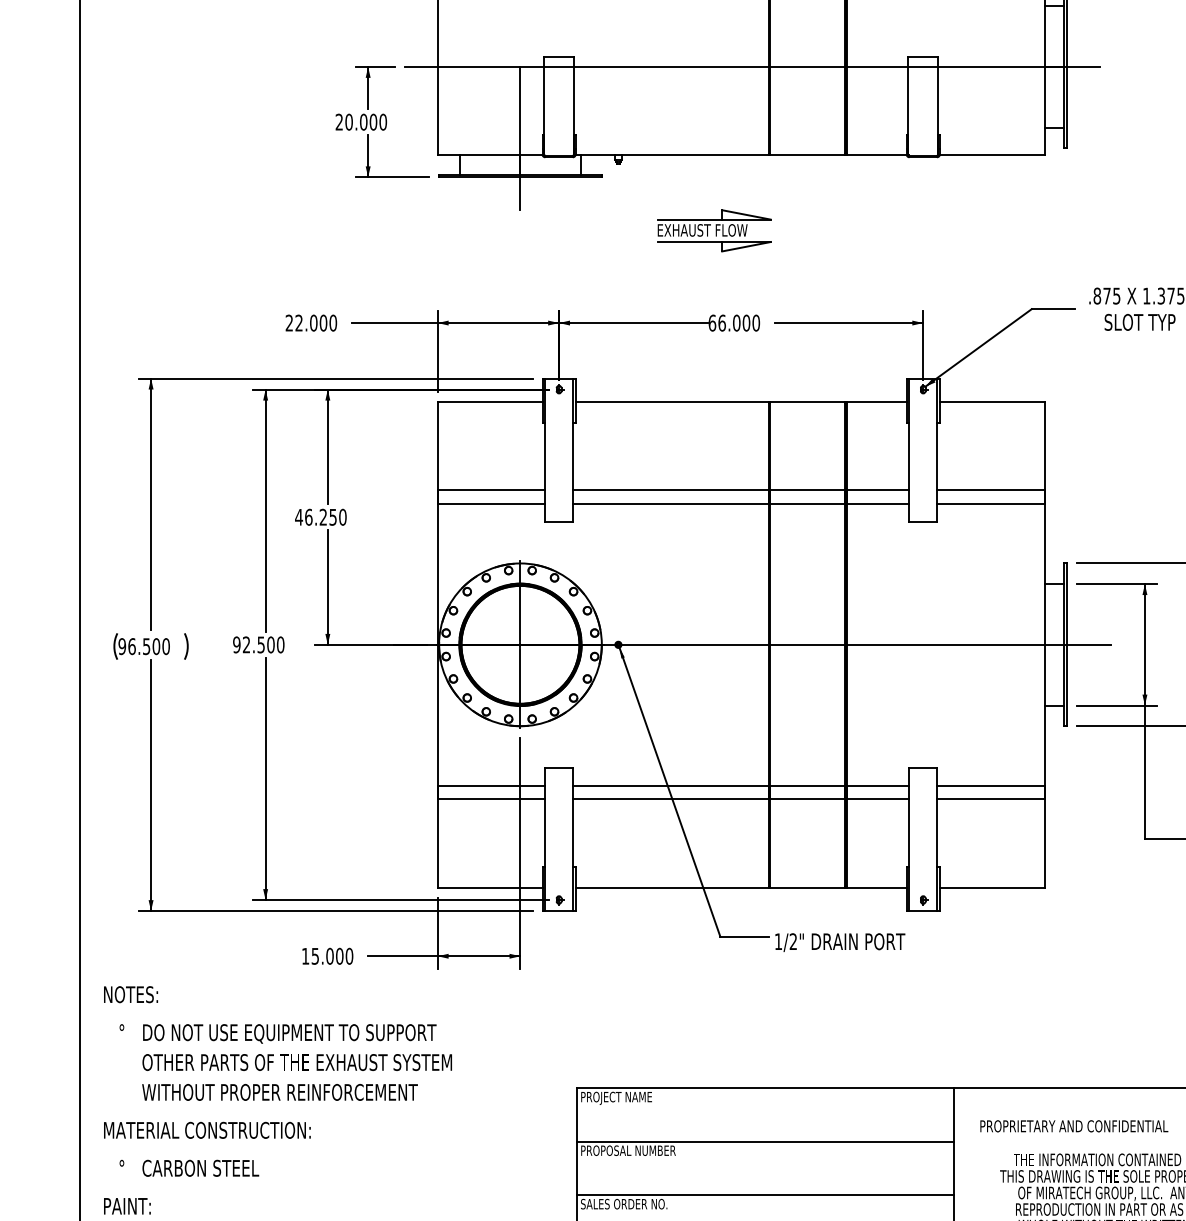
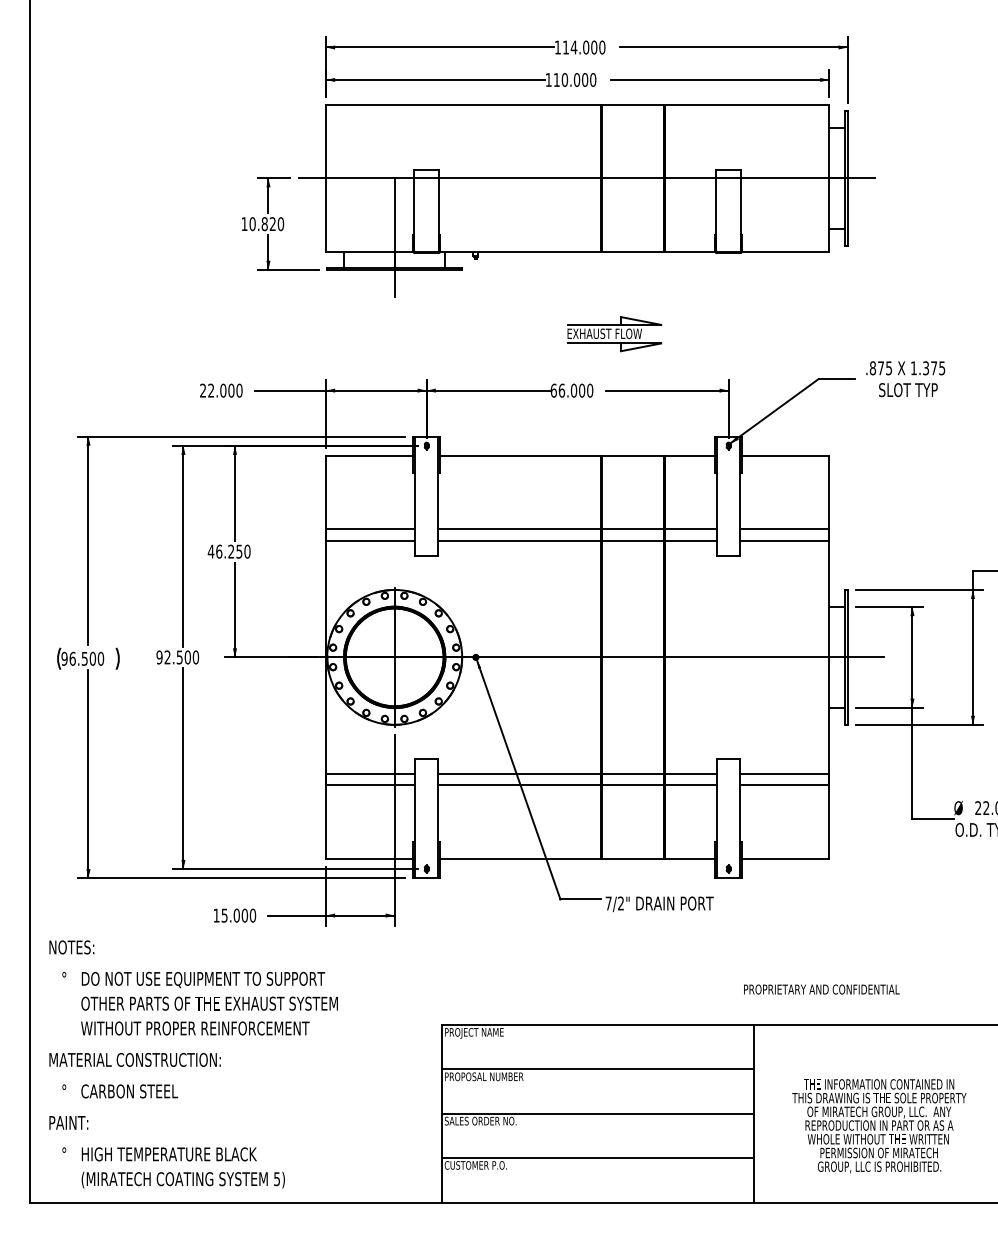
text: (356, 122) -> (258, 224), 20.000 -> 10.820
part: (714, 231) -> (614, 334), moved
text: (778, 941) -> (608, 903), 1/2" -> 7/2"
text: (1073, 1126) -> (821, 989), moved

